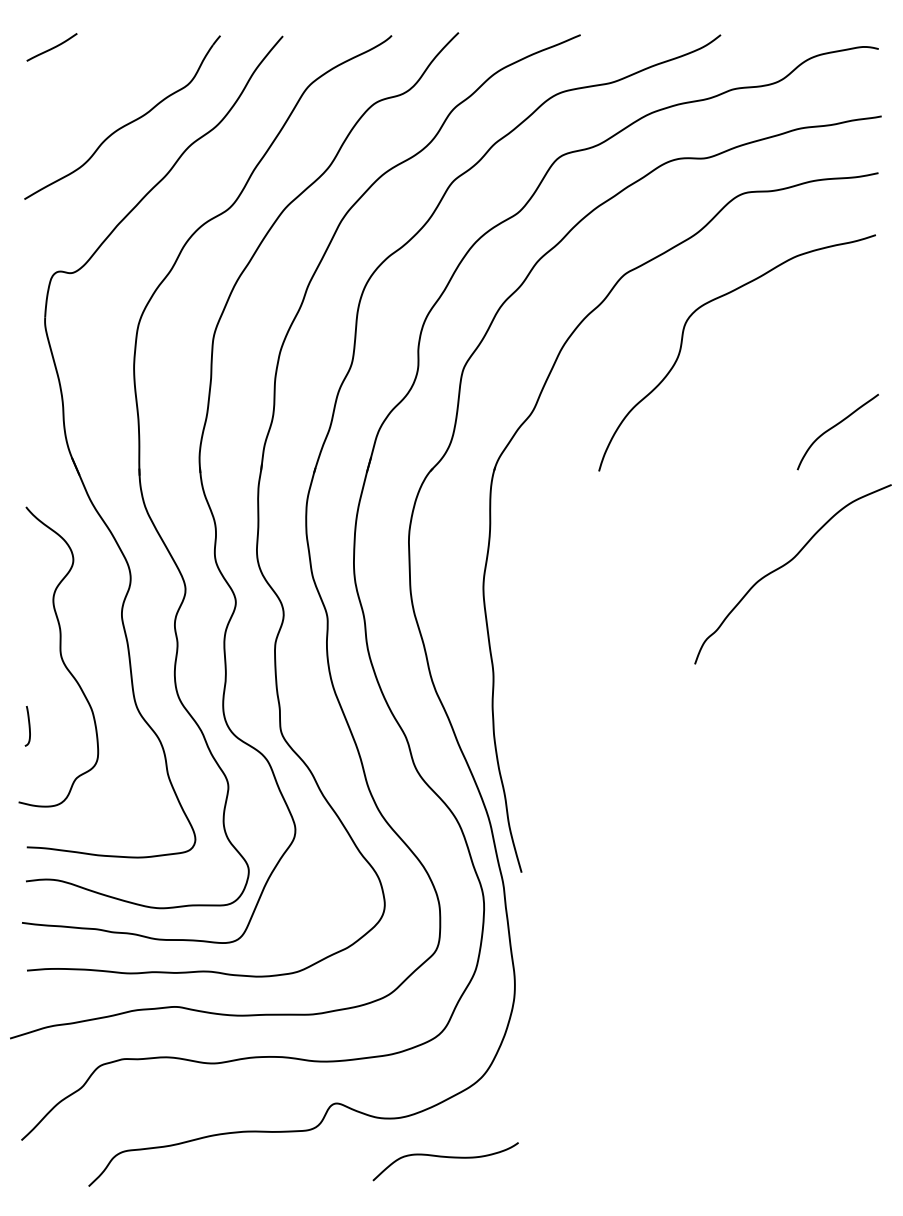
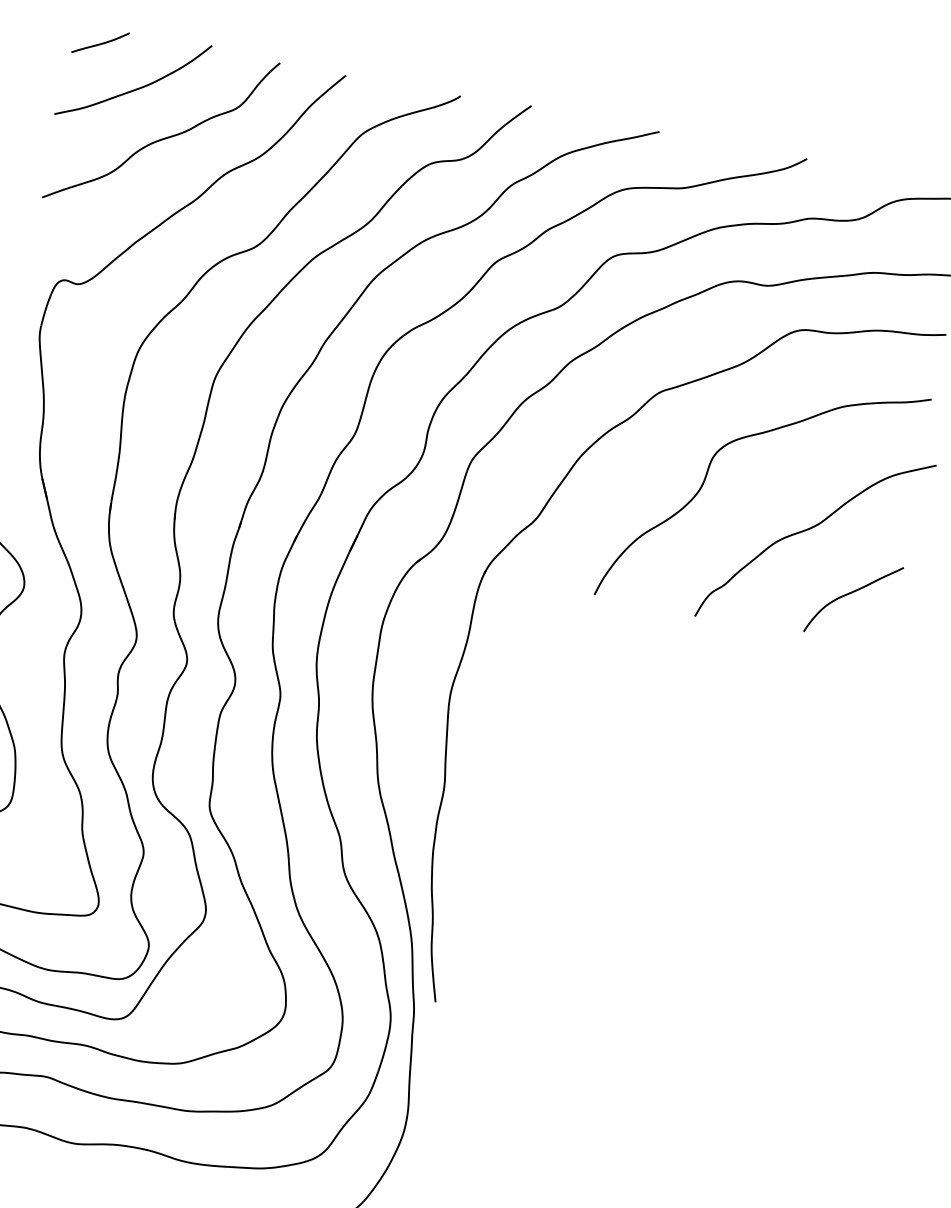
curve: (93, 82) -> (137, 87), added
curve: (787, 564) -> (811, 529), moved

